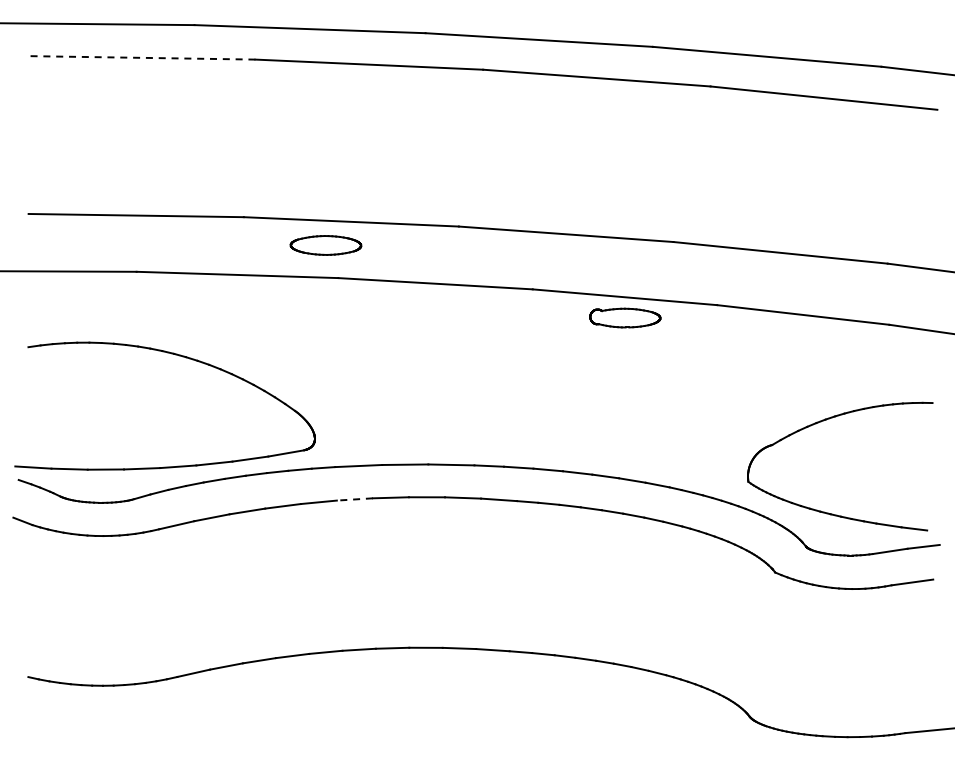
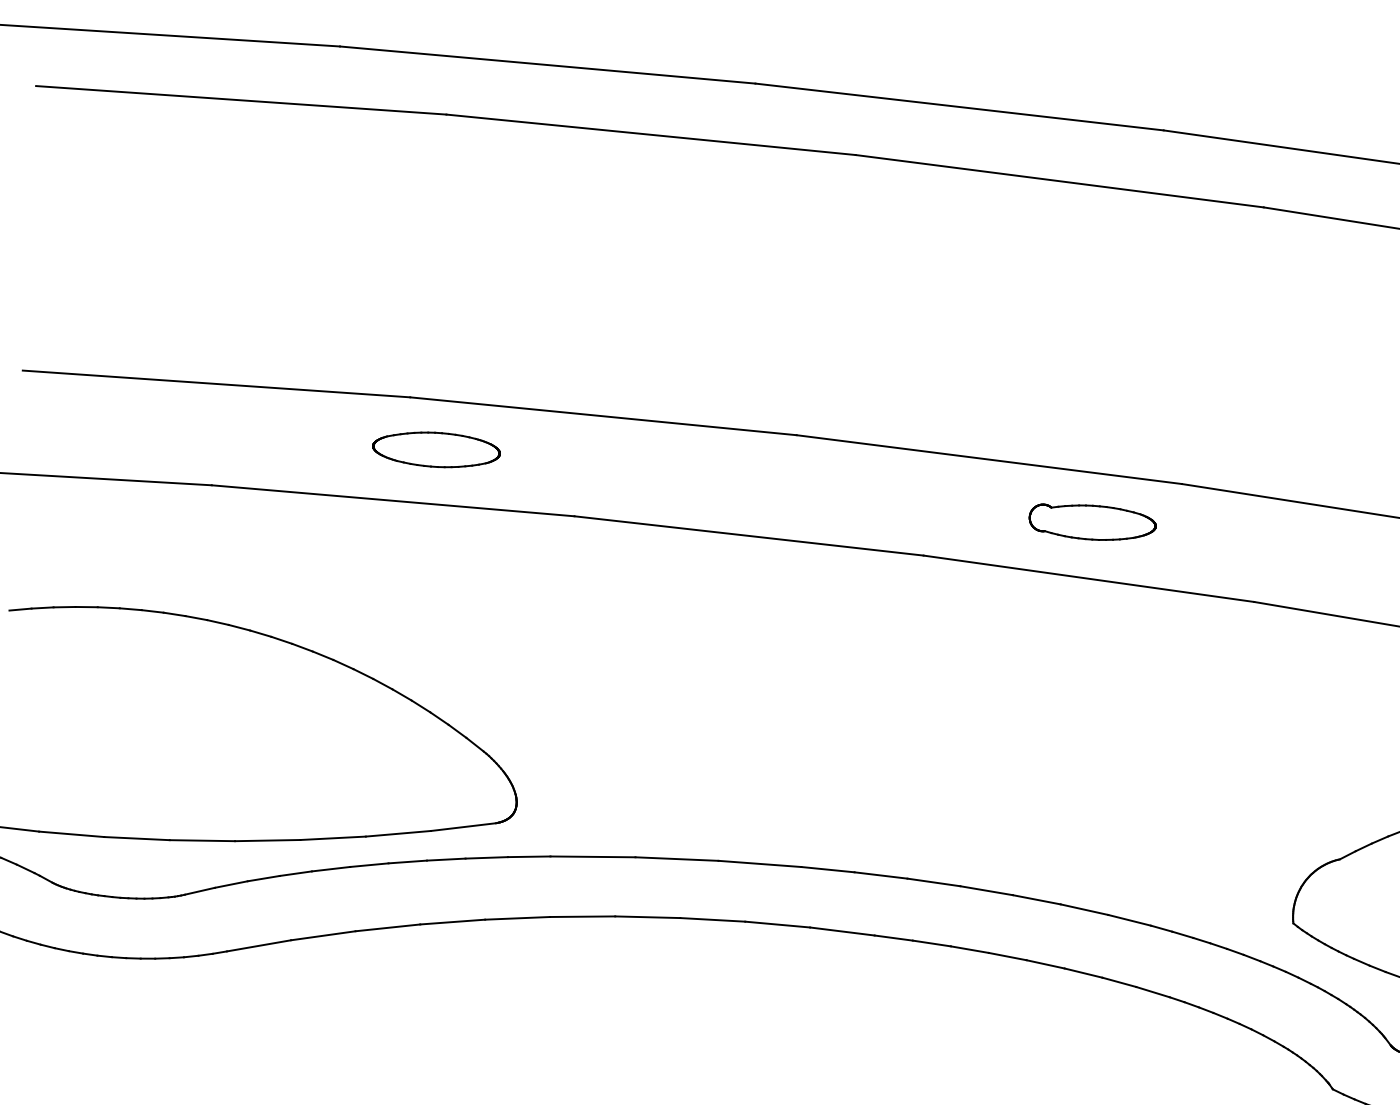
line: (141, 57) -> (241, 99), dashed -> solid
part: (325, 245) -> (435, 449), moved
part: (625, 317) -> (1093, 521), moved
line: (354, 499) -> (581, 916), dashed -> solid

